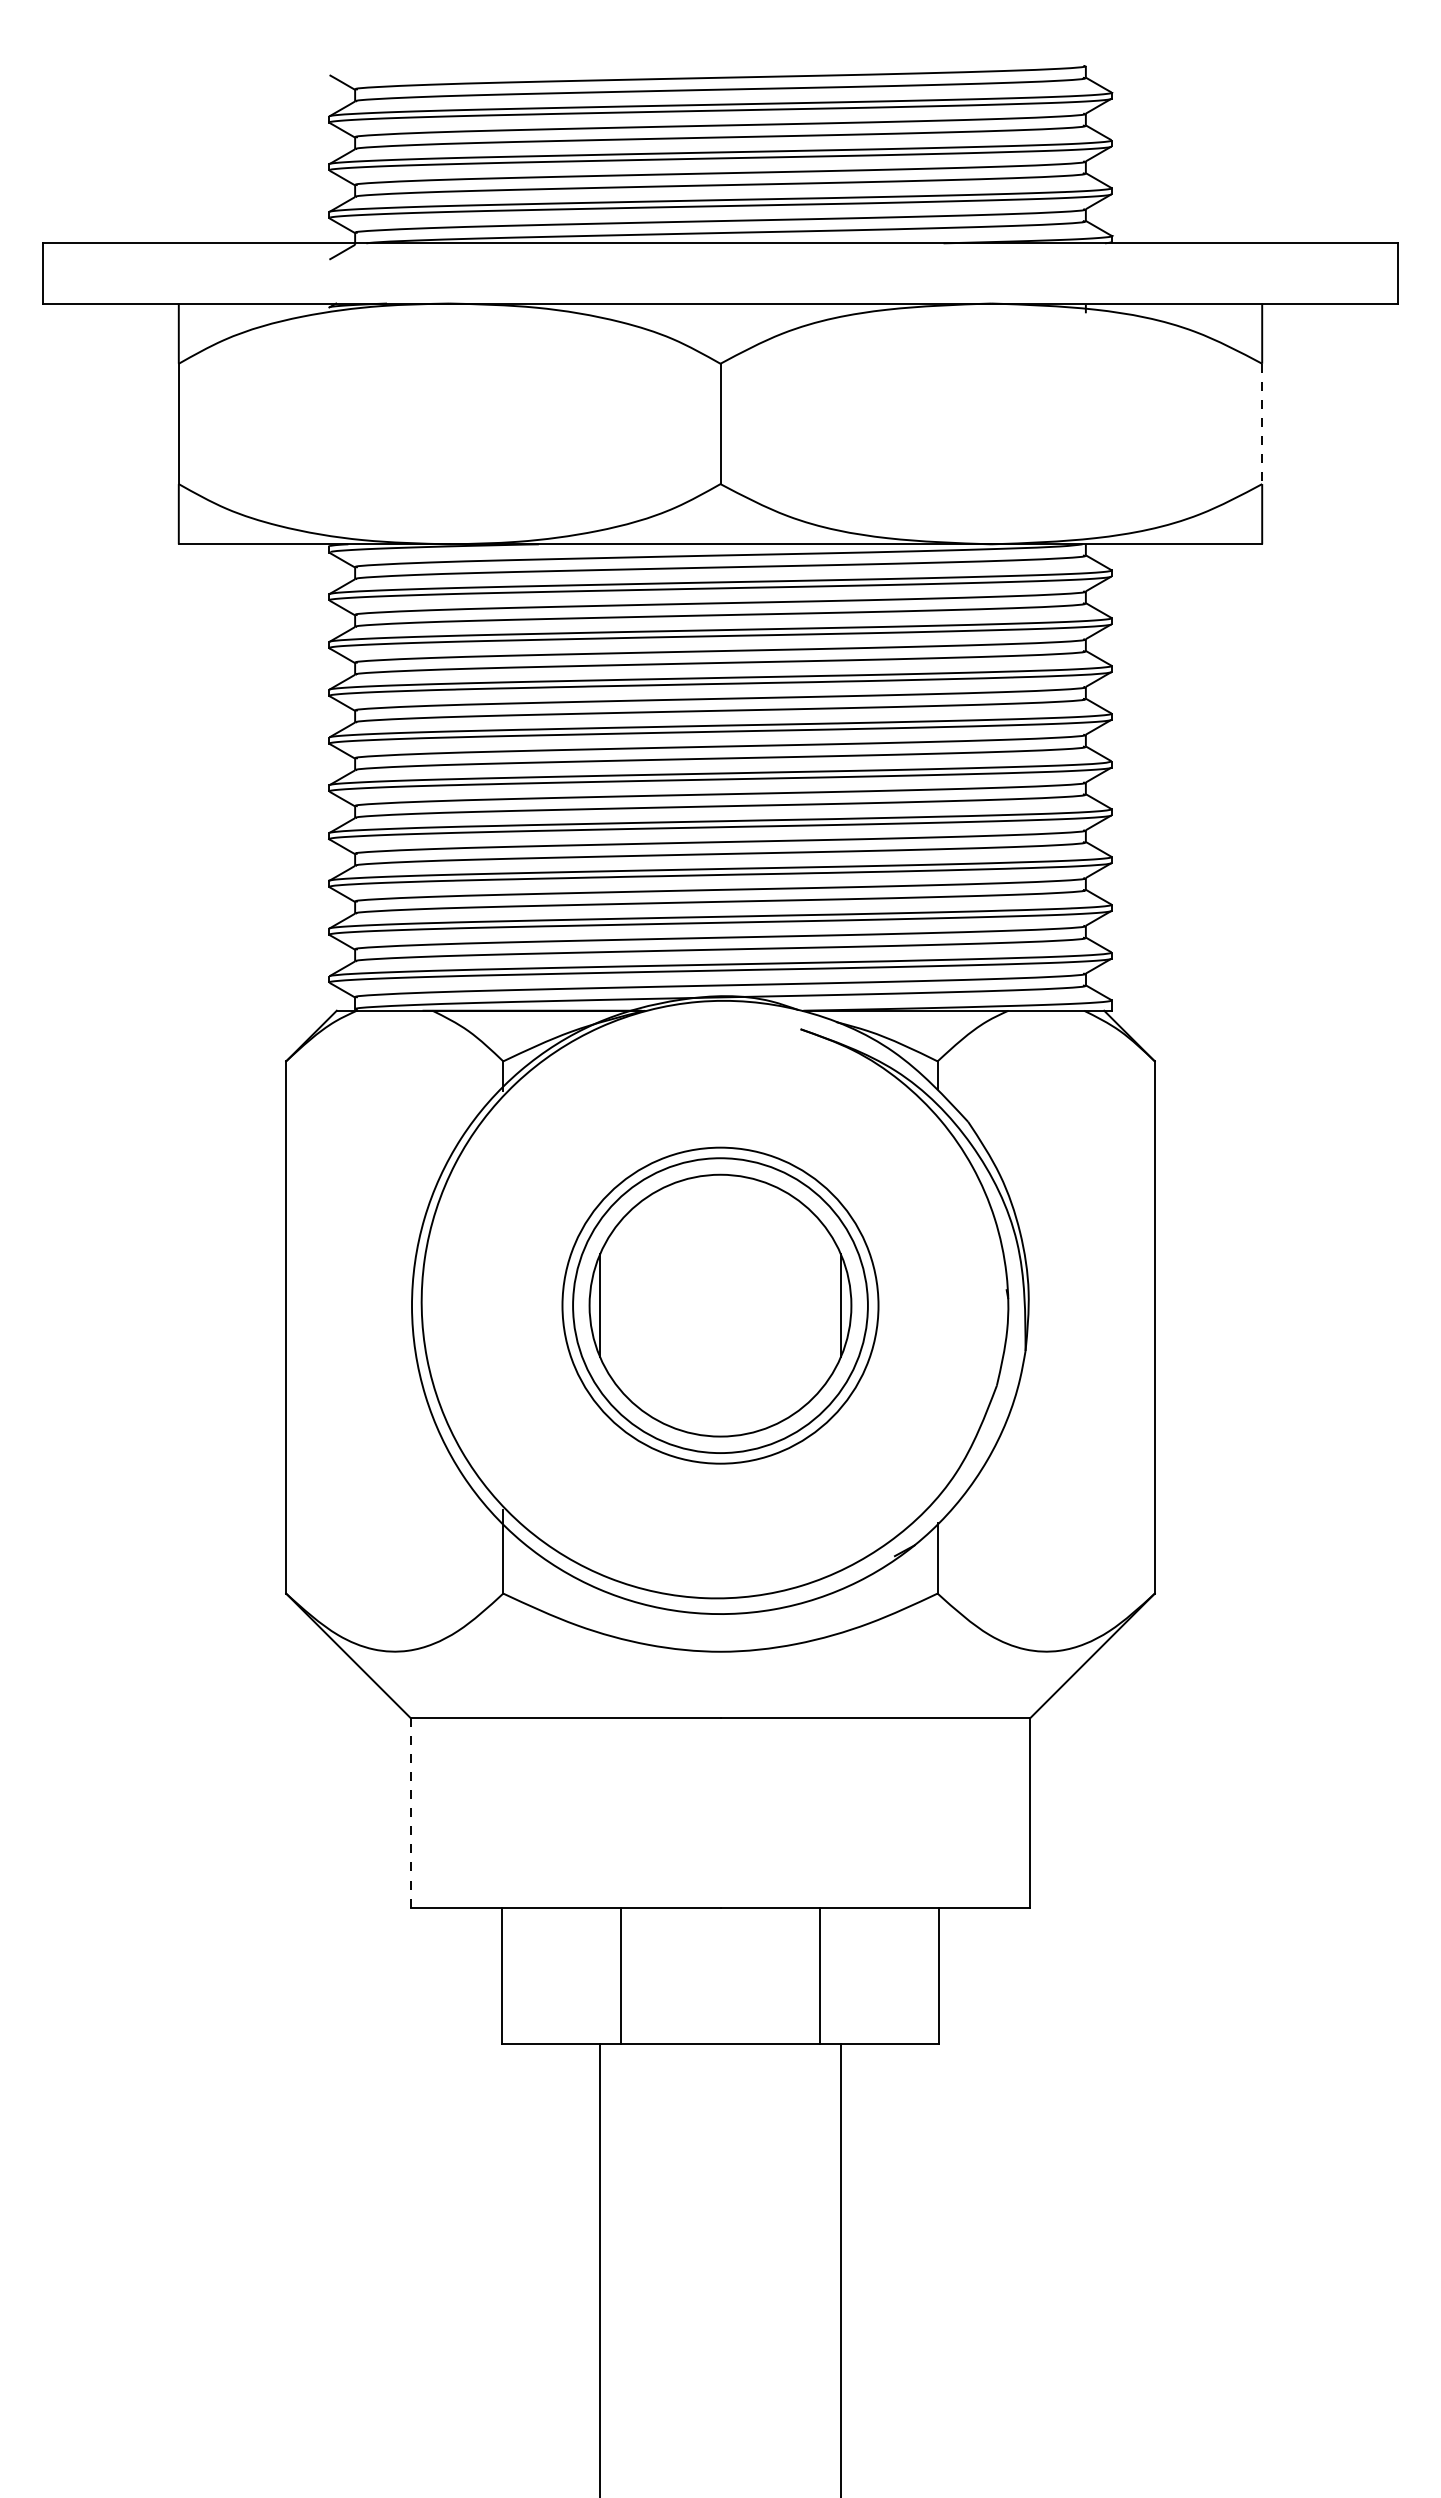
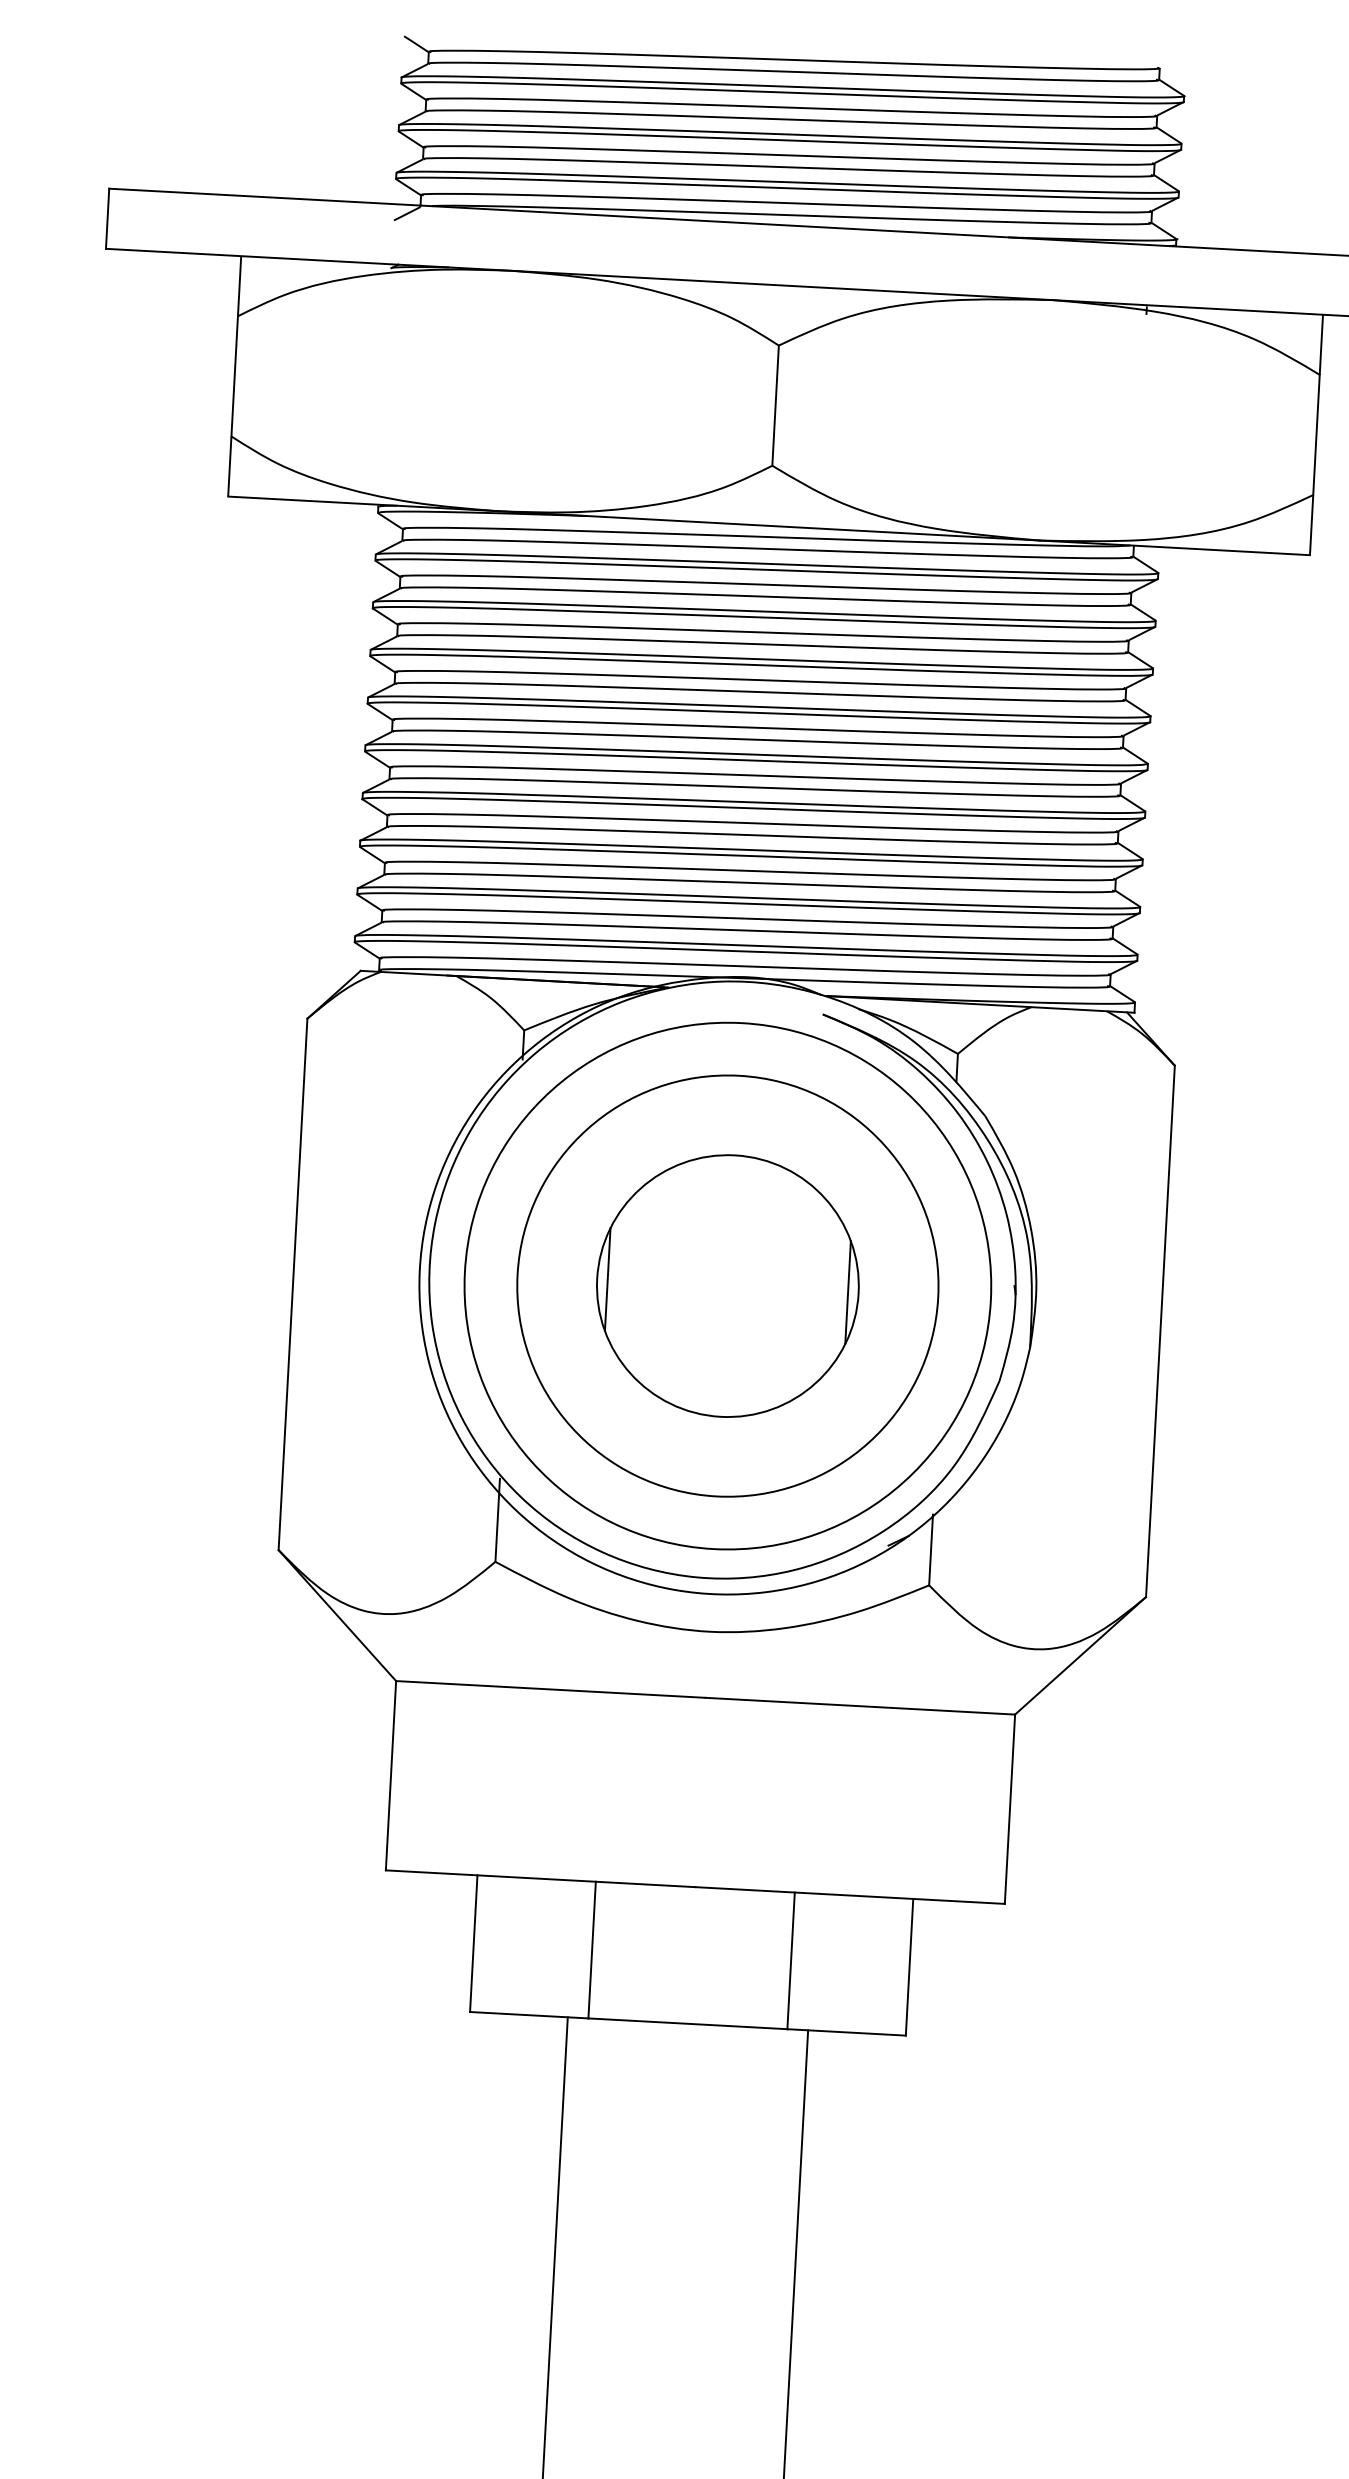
line: (1262, 424) -> (1316, 435), dashed -> solid
circle: (720, 1305) -> (727, 1285), size x1.43
circle: (720, 1305) -> (727, 1285), size x1.67
line: (410, 1812) -> (390, 1775), dashed -> solid

